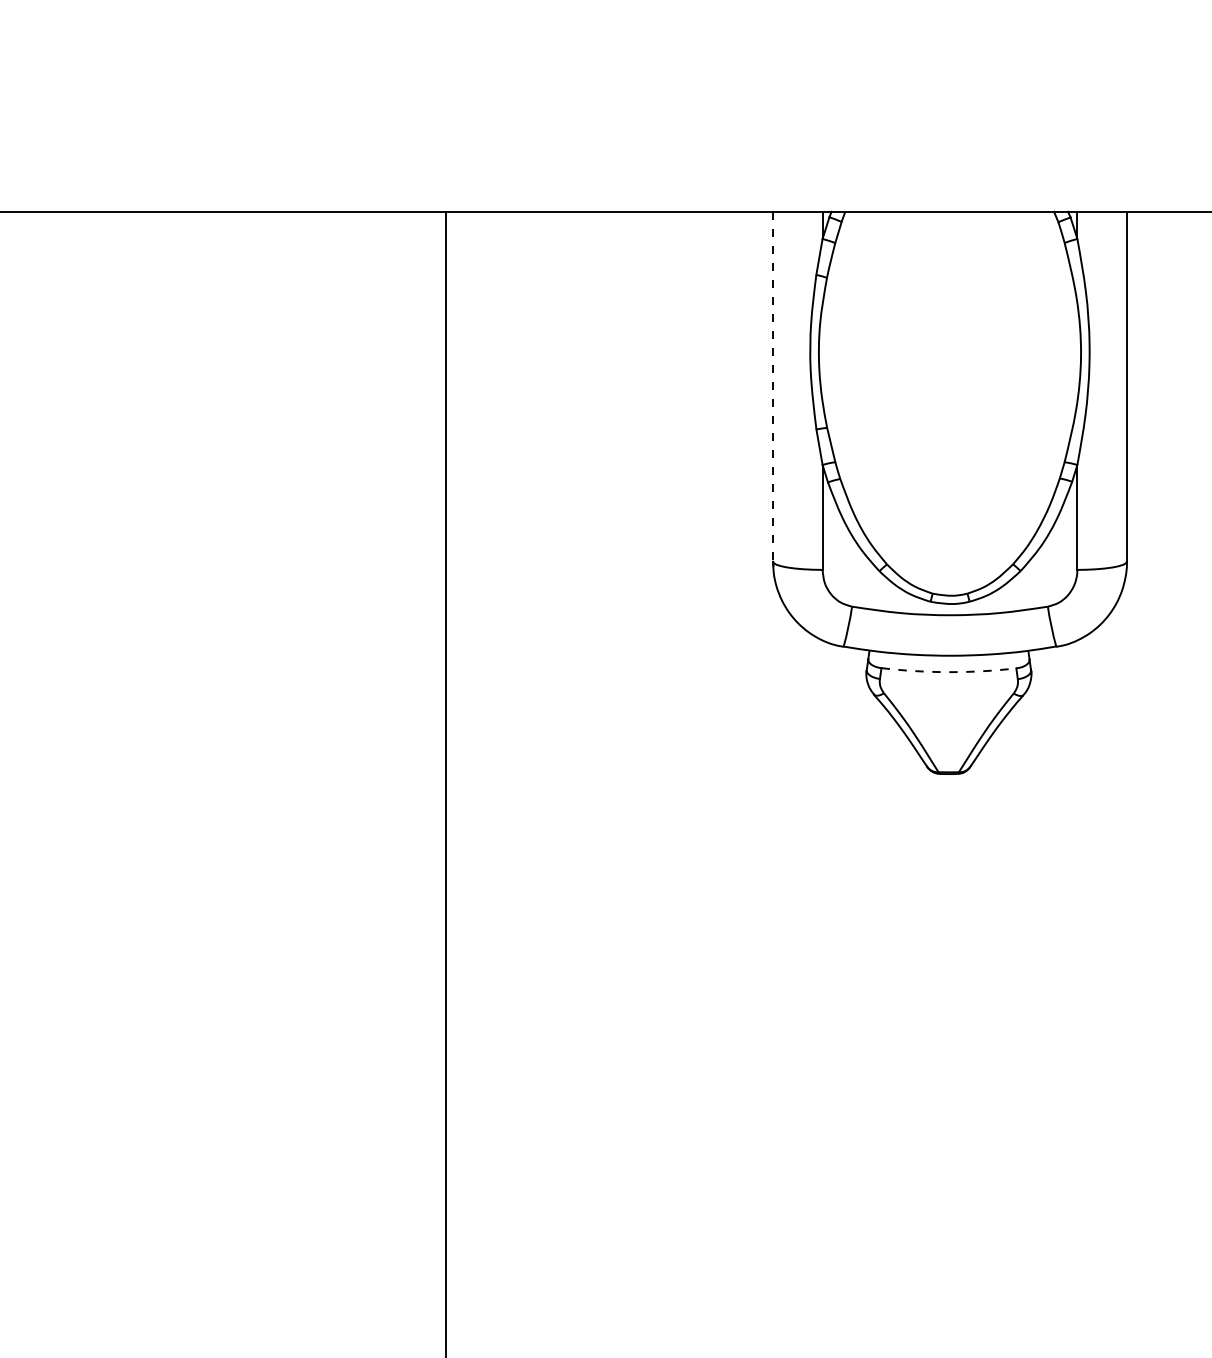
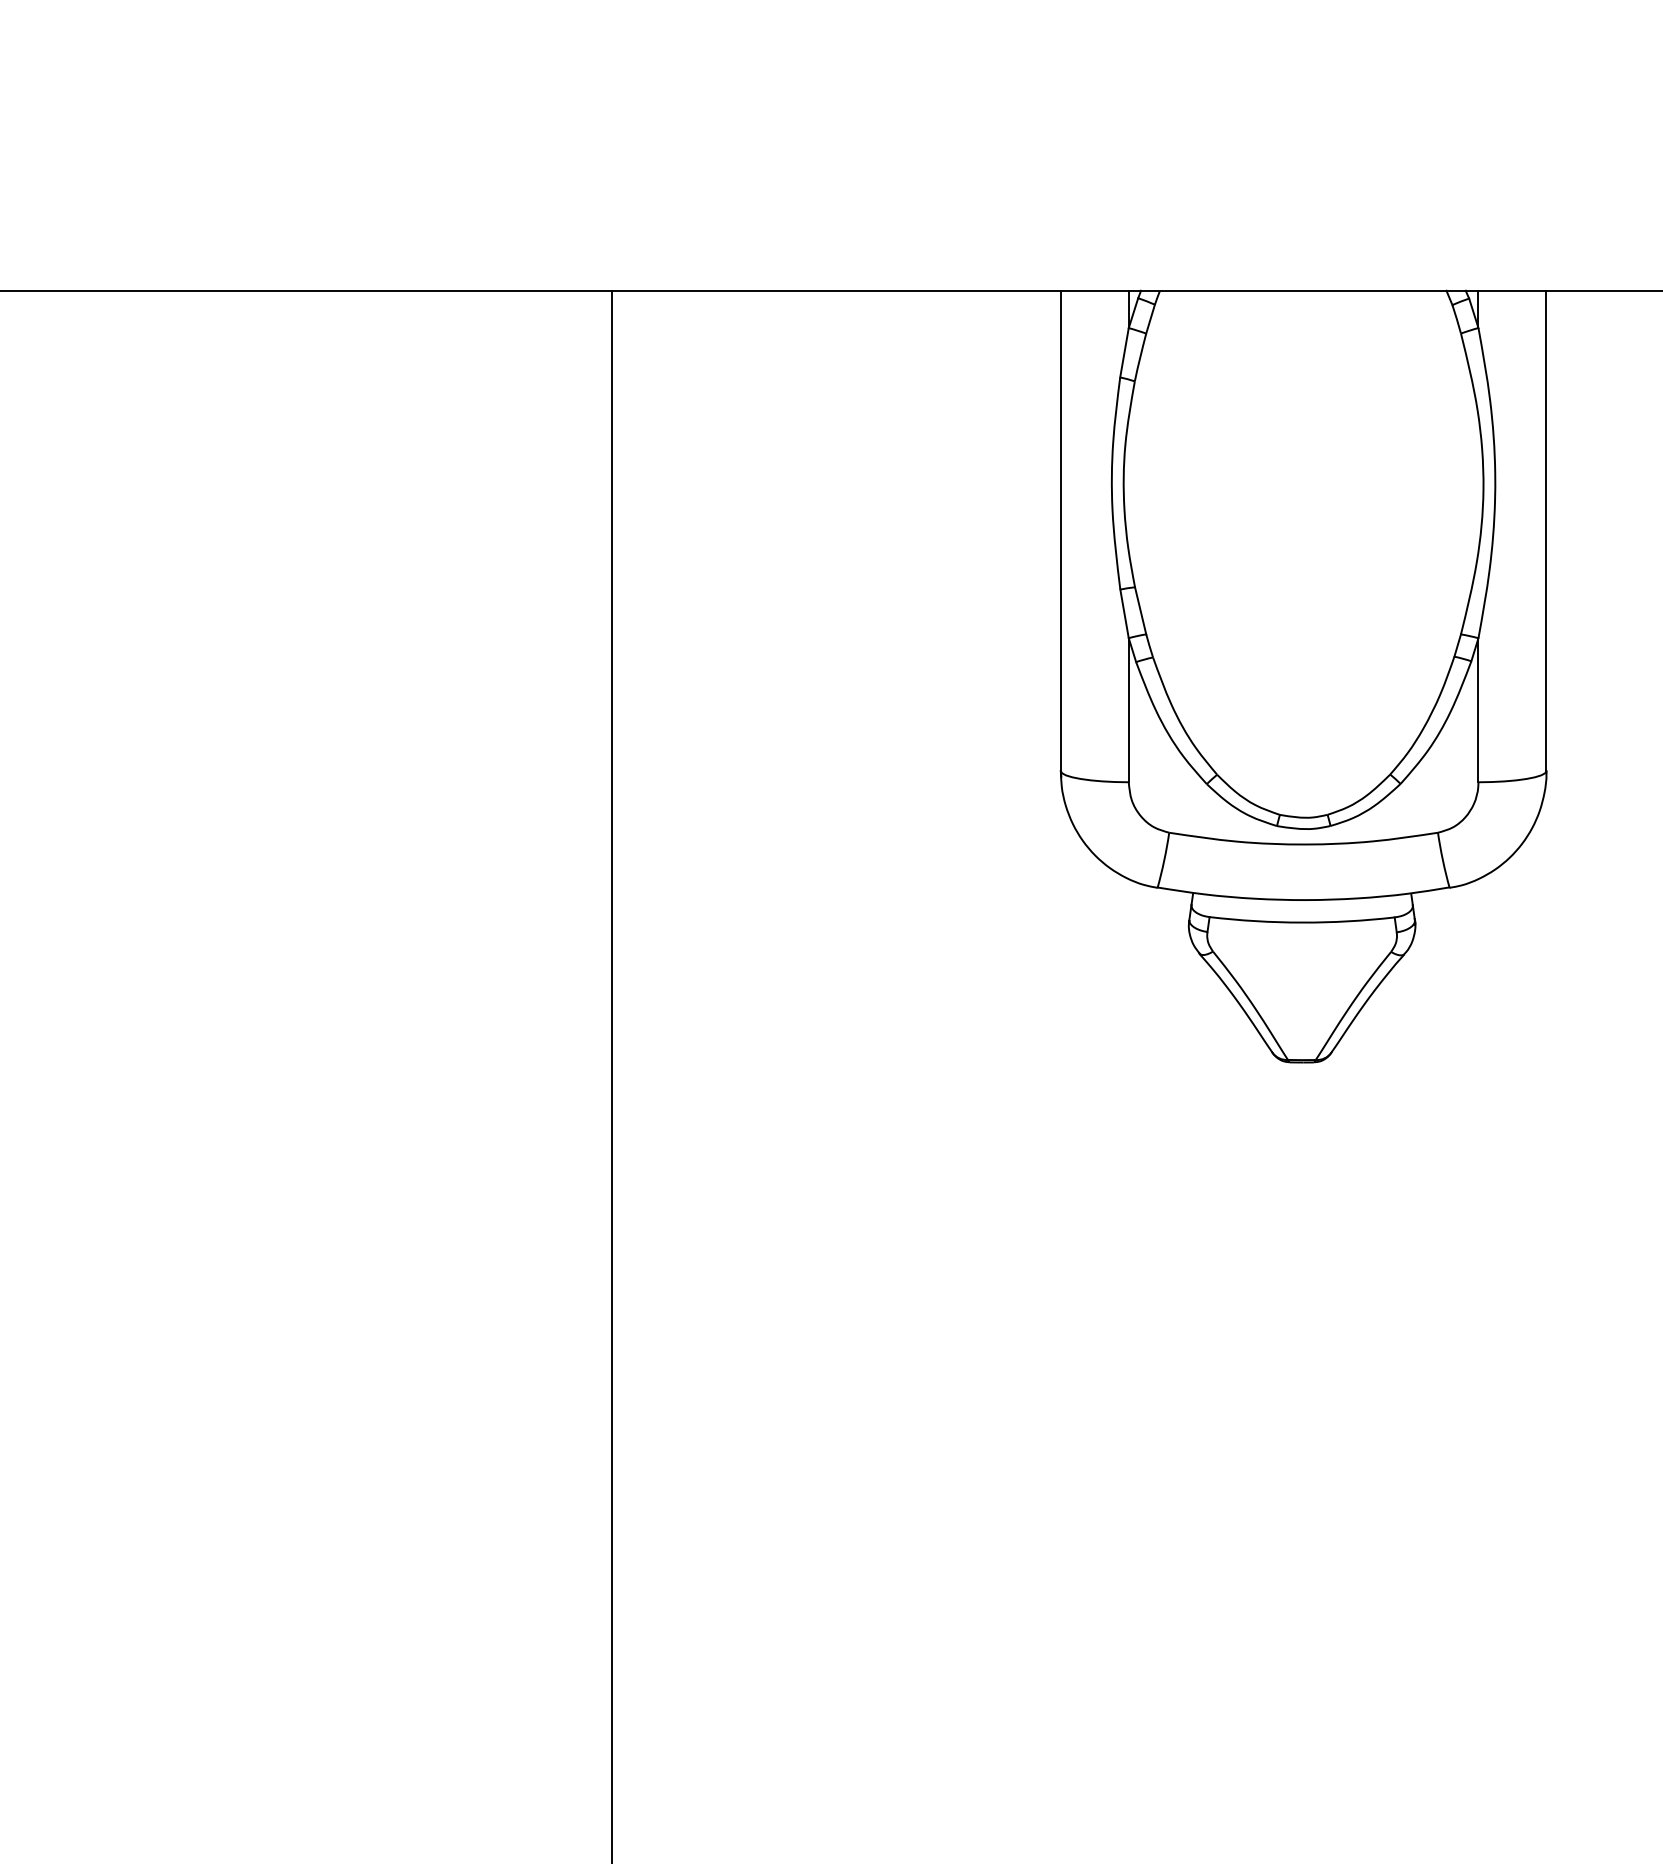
line: (772, 387) -> (1060, 531), dashed -> solid
arc: (949, 672) -> (1302, 922), dashed -> solid

